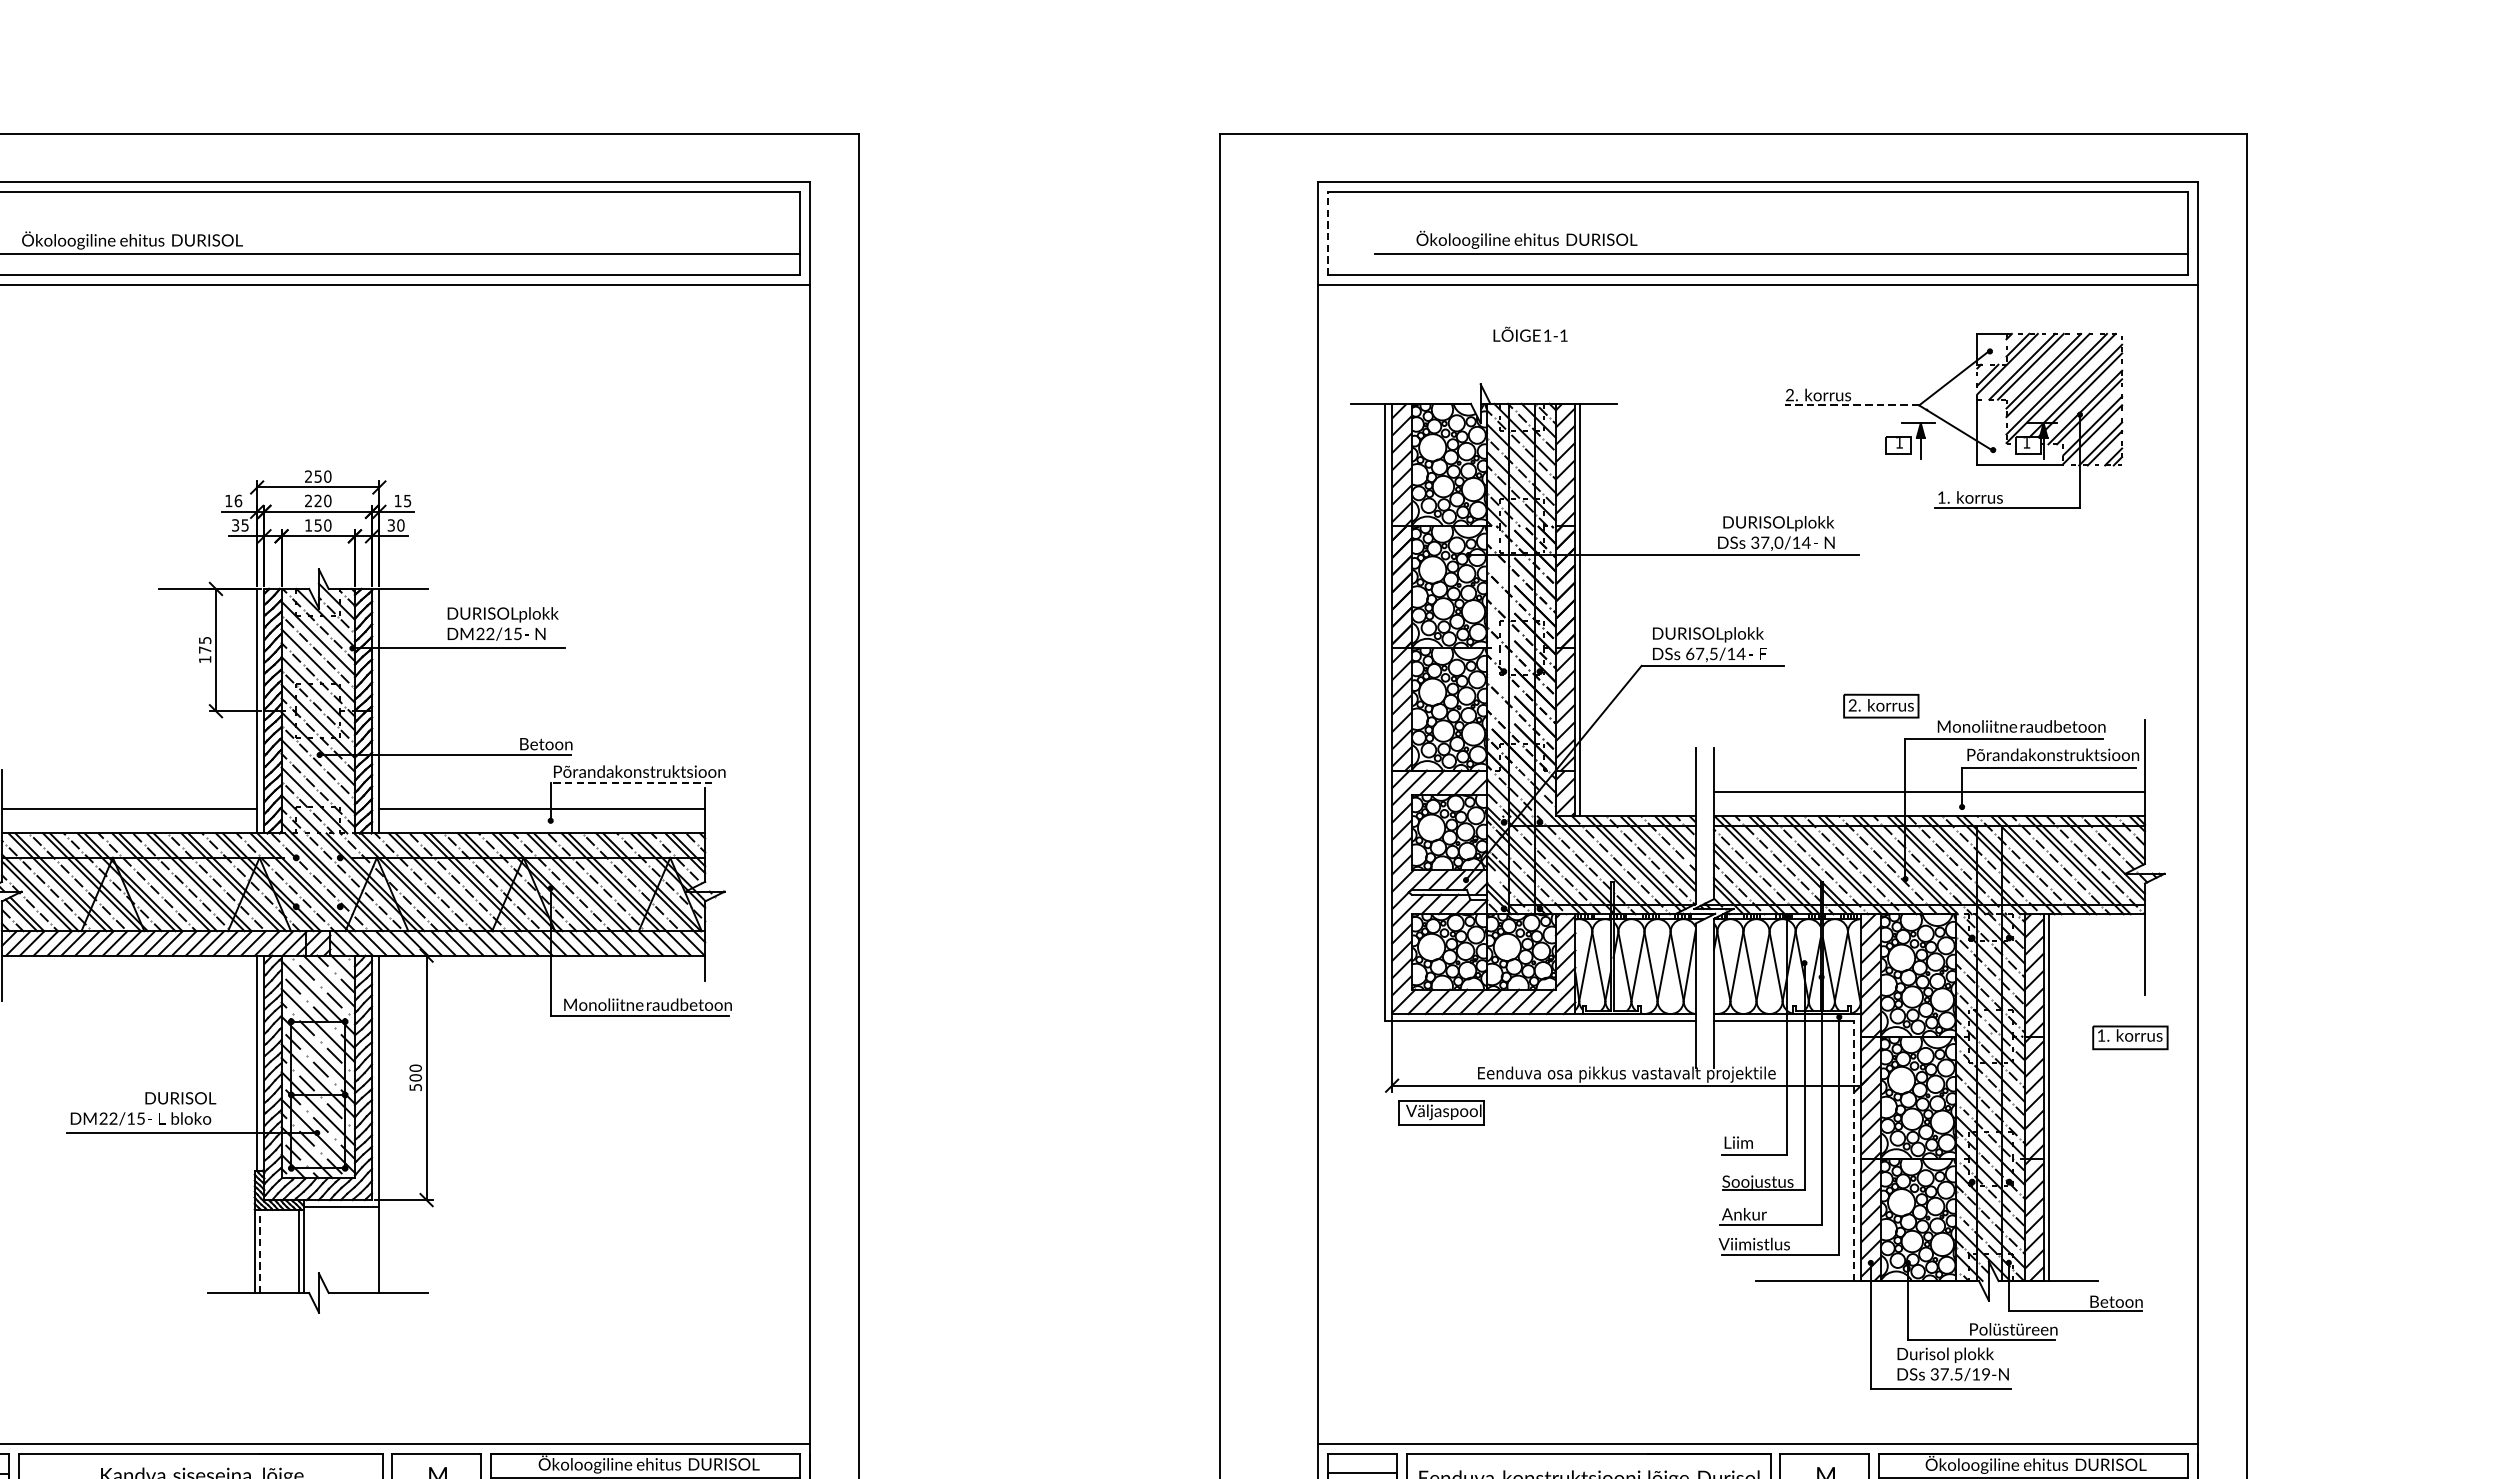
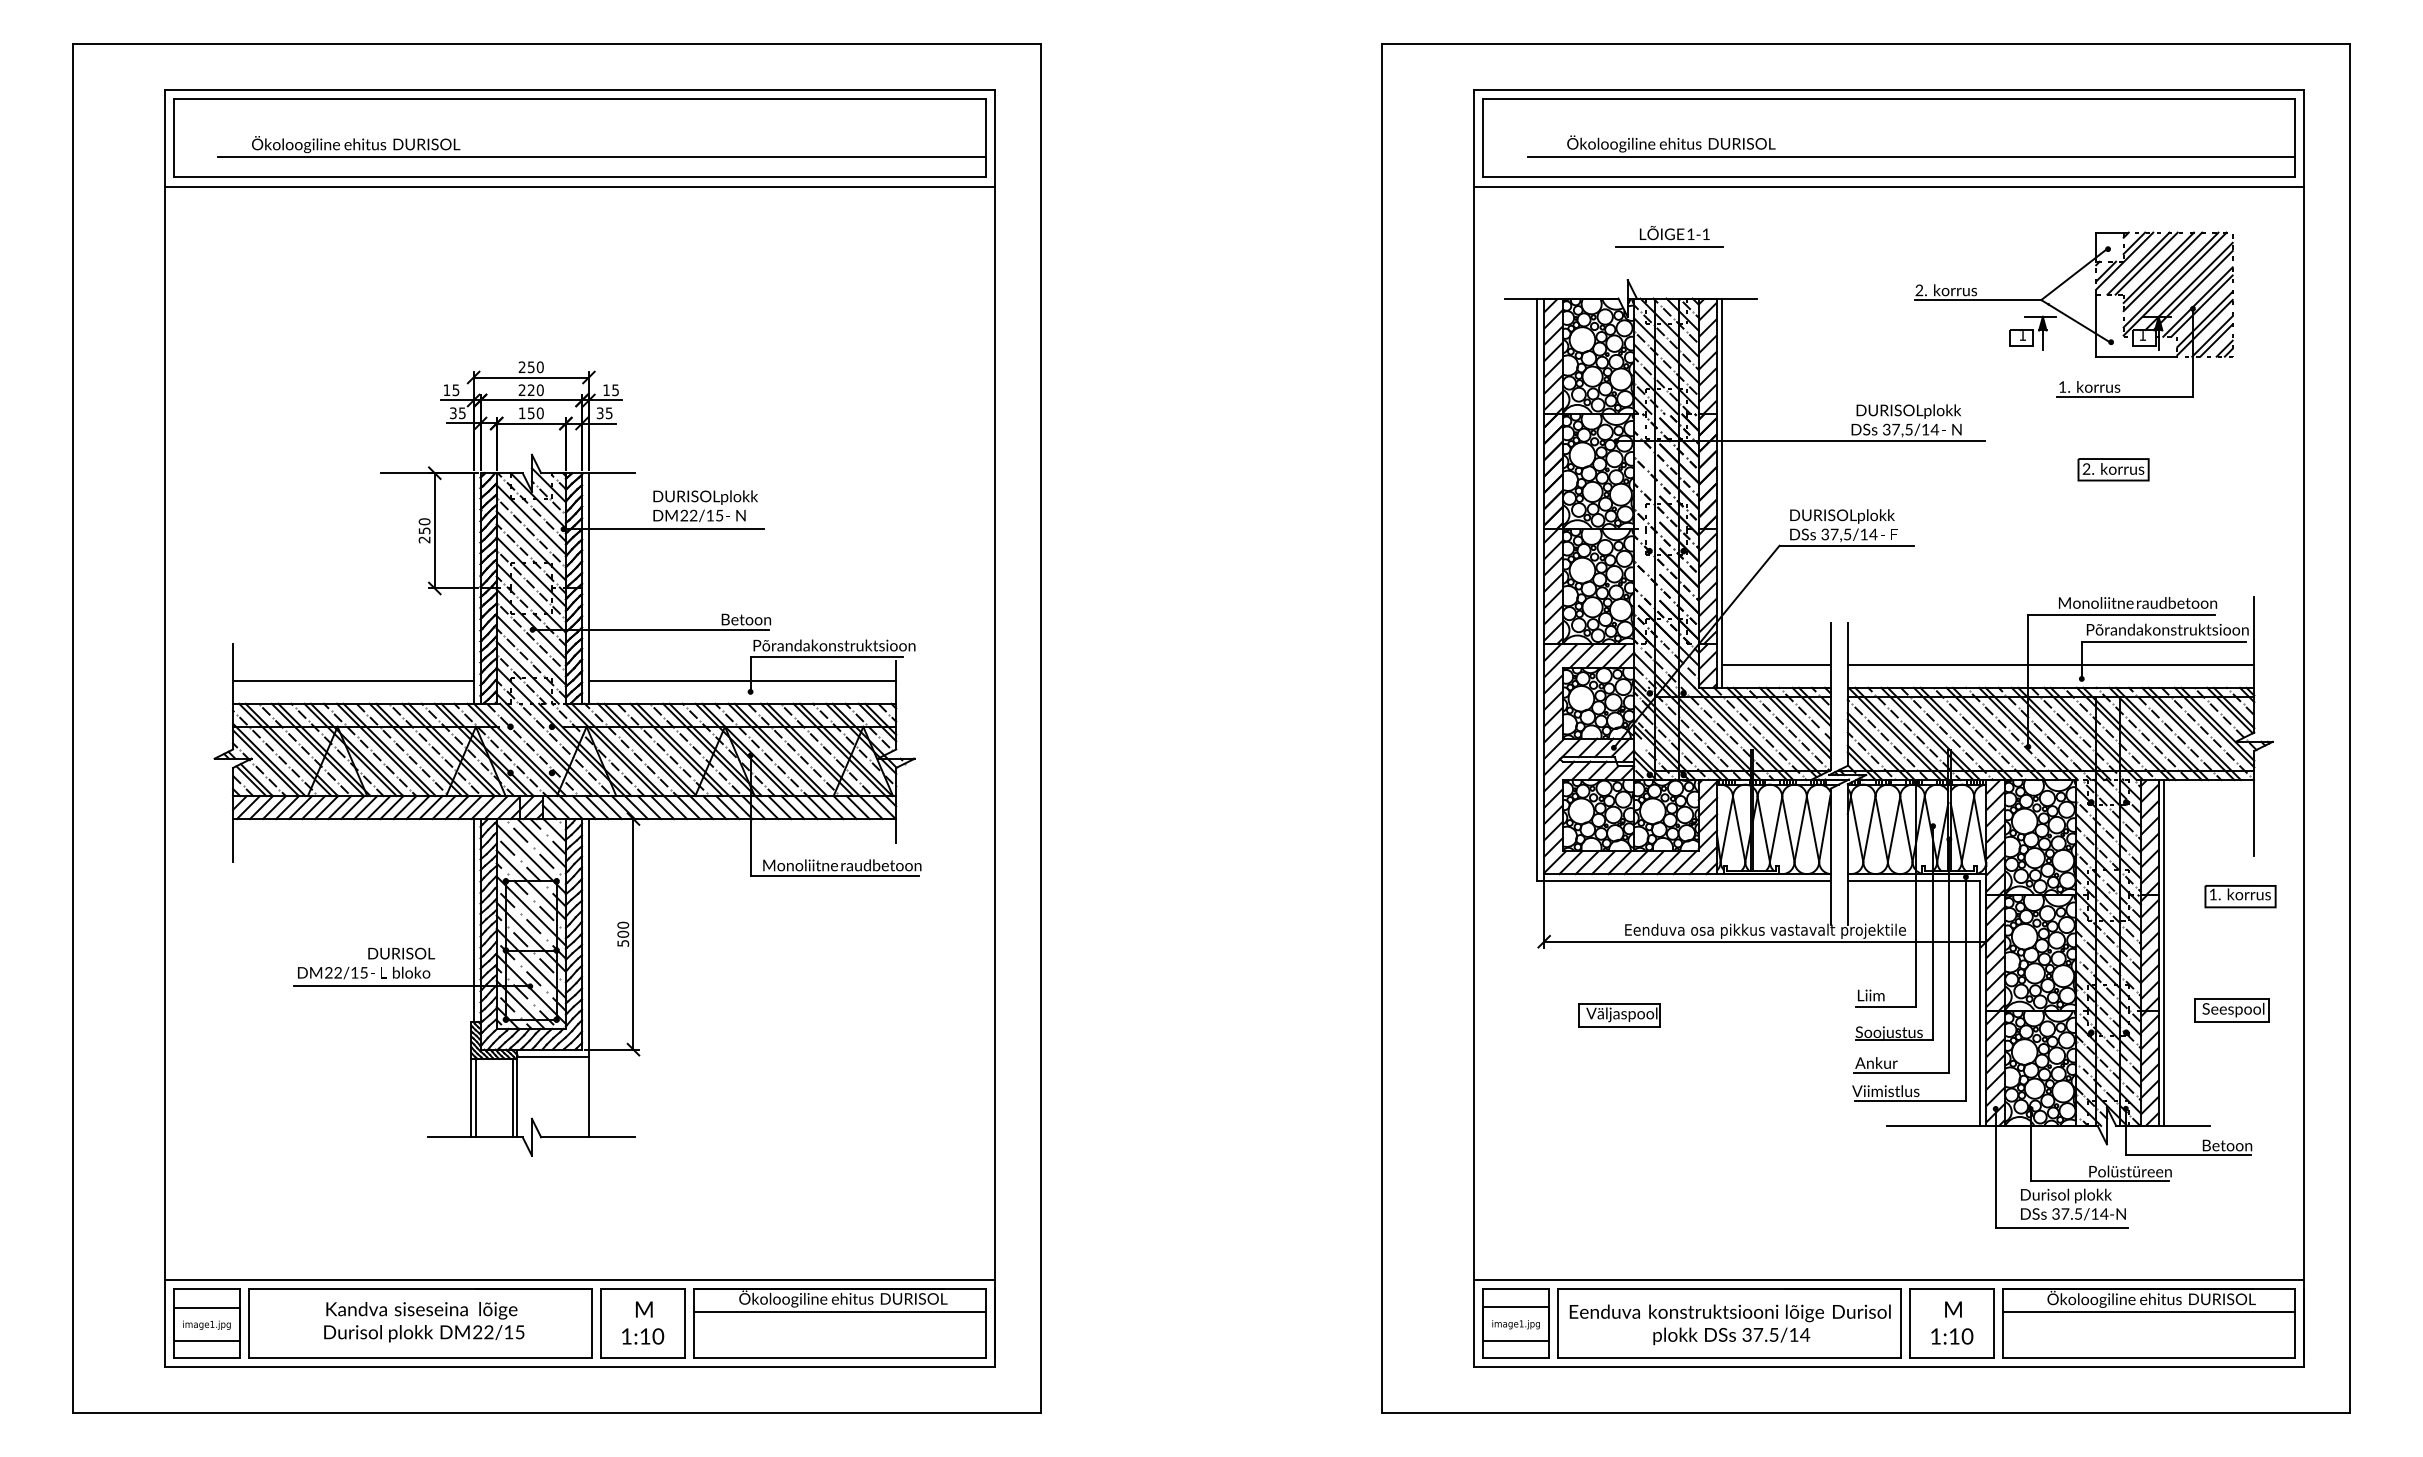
line: (1327, 233) -> (1483, 137), dashed -> solid
line: (1524, 349) -> (1669, 247), added
line: (1851, 405) -> (1977, 300), dashed -> solid
text: (237, 501) -> (455, 390), 16 -> 15
text: (400, 525) -> (608, 413), 30 -> 35
text: (1779, 542) -> (1909, 429), 37,0/14 -> 37,5/14
text: (205, 649) -> (424, 530), 175 -> 250
text: (1690, 652) -> (1825, 533), 67,5/14 -> 37,5/14
part: (1881, 705) -> (2113, 469), moved
line: (631, 783) -> (826, 656), dashed -> solid
line: (1637, 791) -> (1775, 664), added
part: (1441, 1113) -> (1619, 1015), moved
line: (1853, 1150) -> (1979, 1002), dashed -> solid
part: (2120, 1158) -> (2231, 1010), added
line: (259, 1250) -> (475, 1097), dashed -> solid
text: (1986, 1373) -> (2104, 1213), 37.5/19-N -> 37.5/14-N

